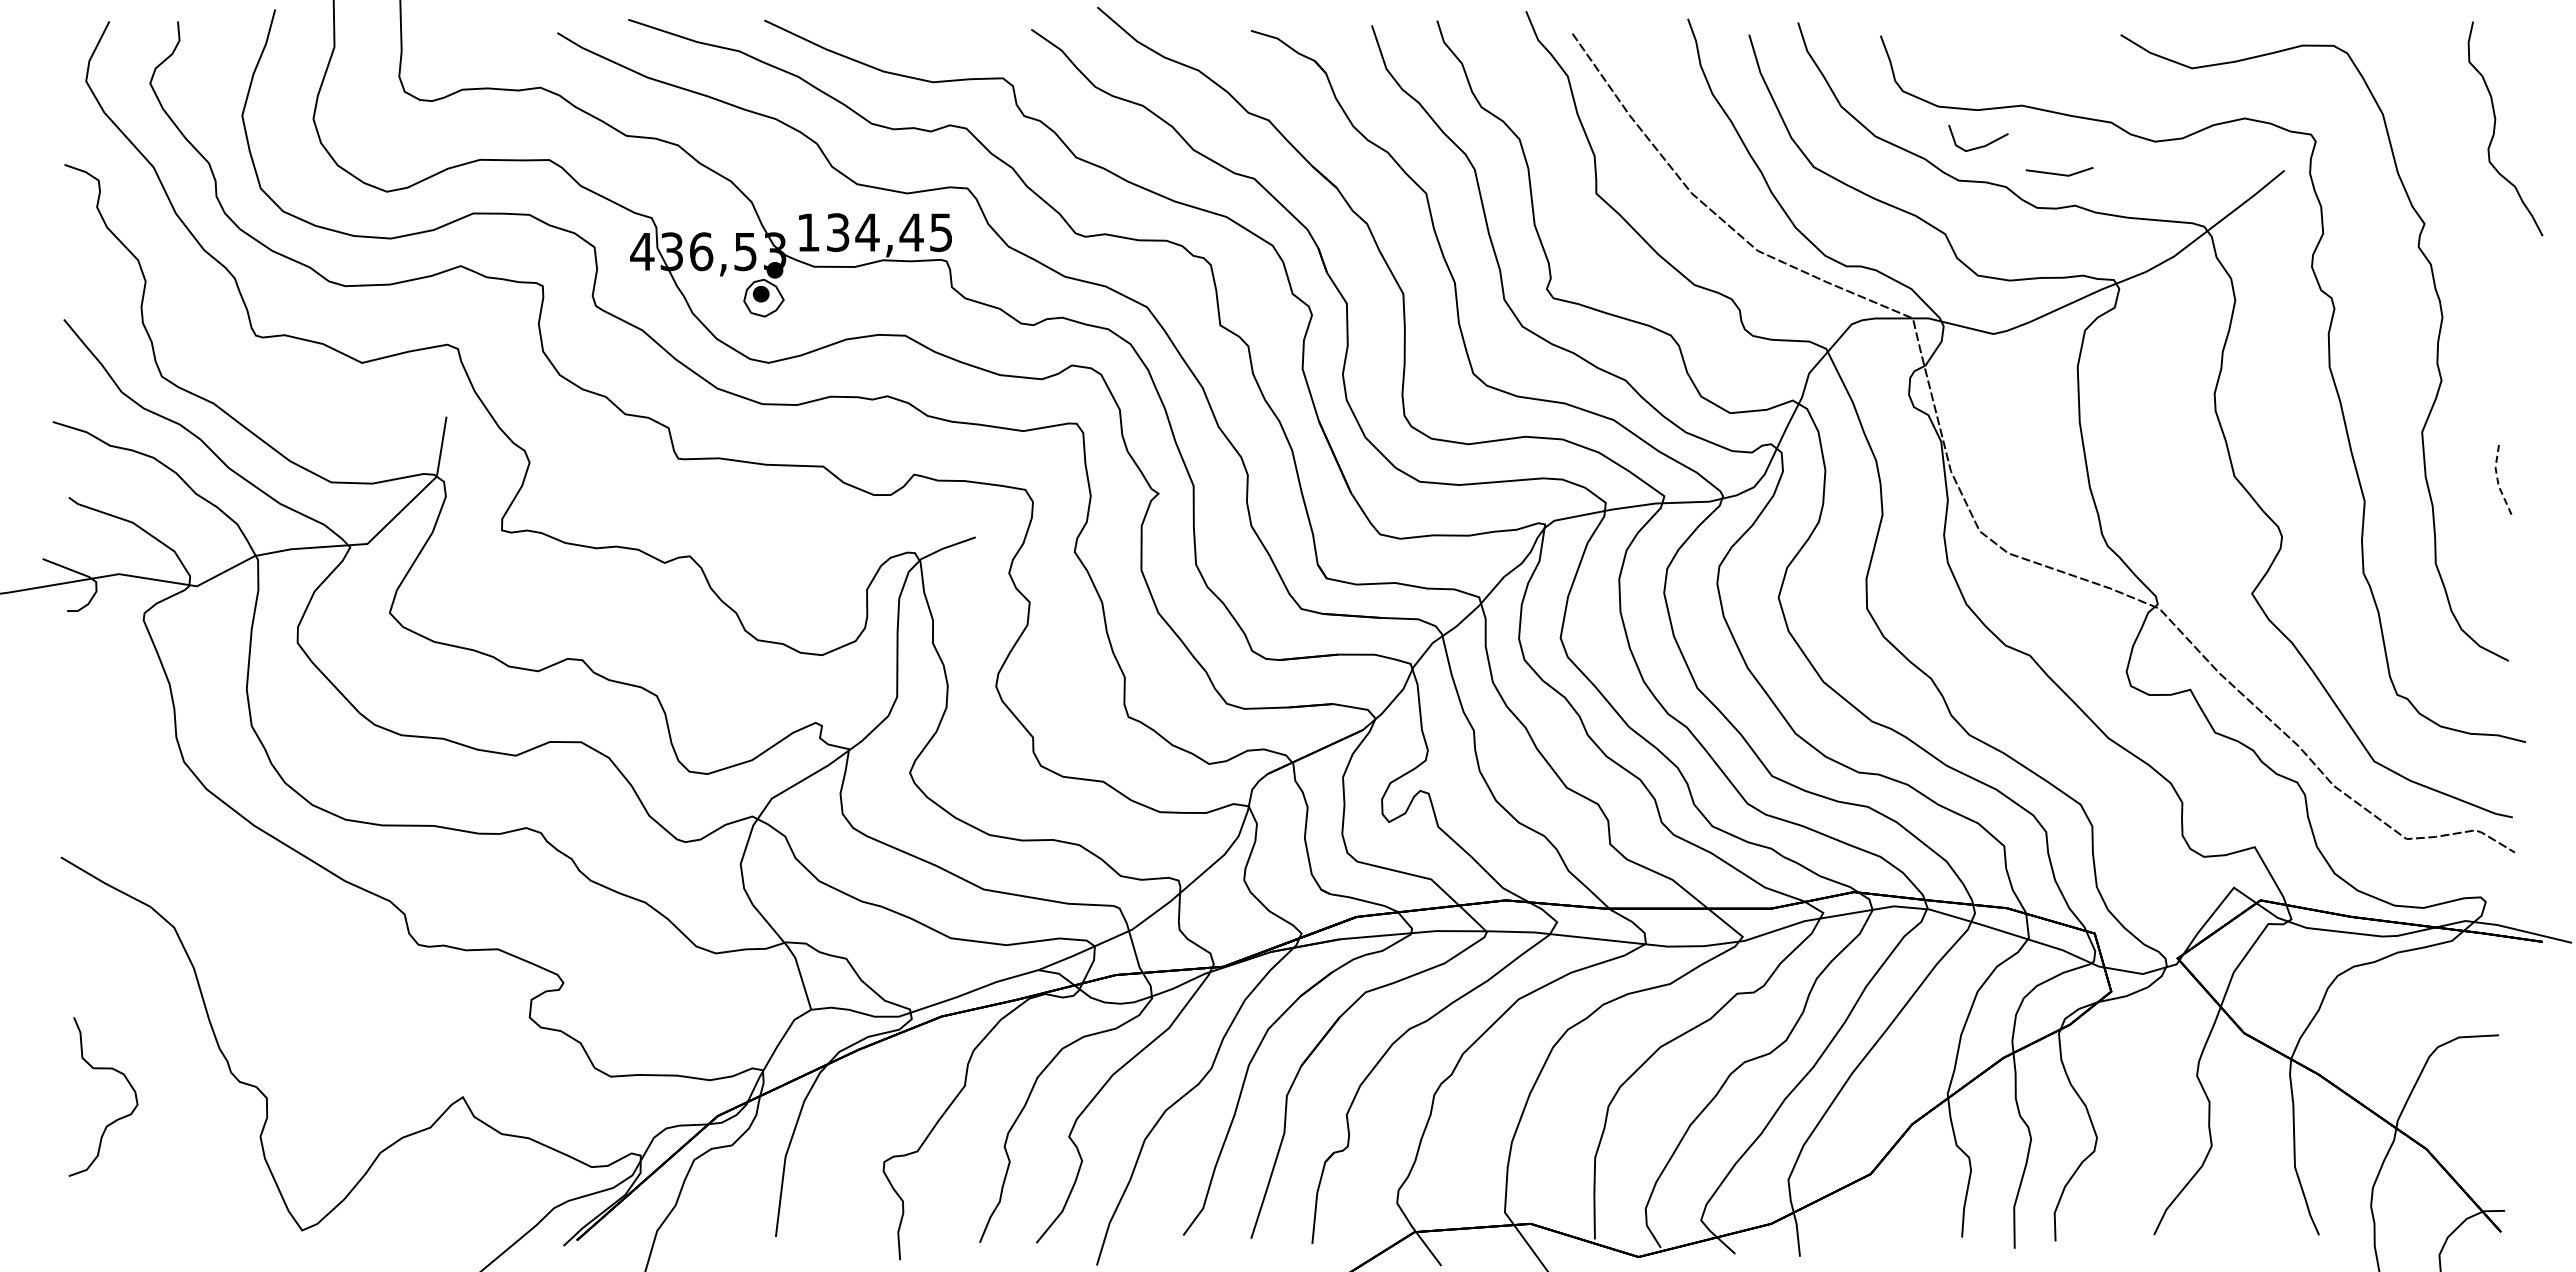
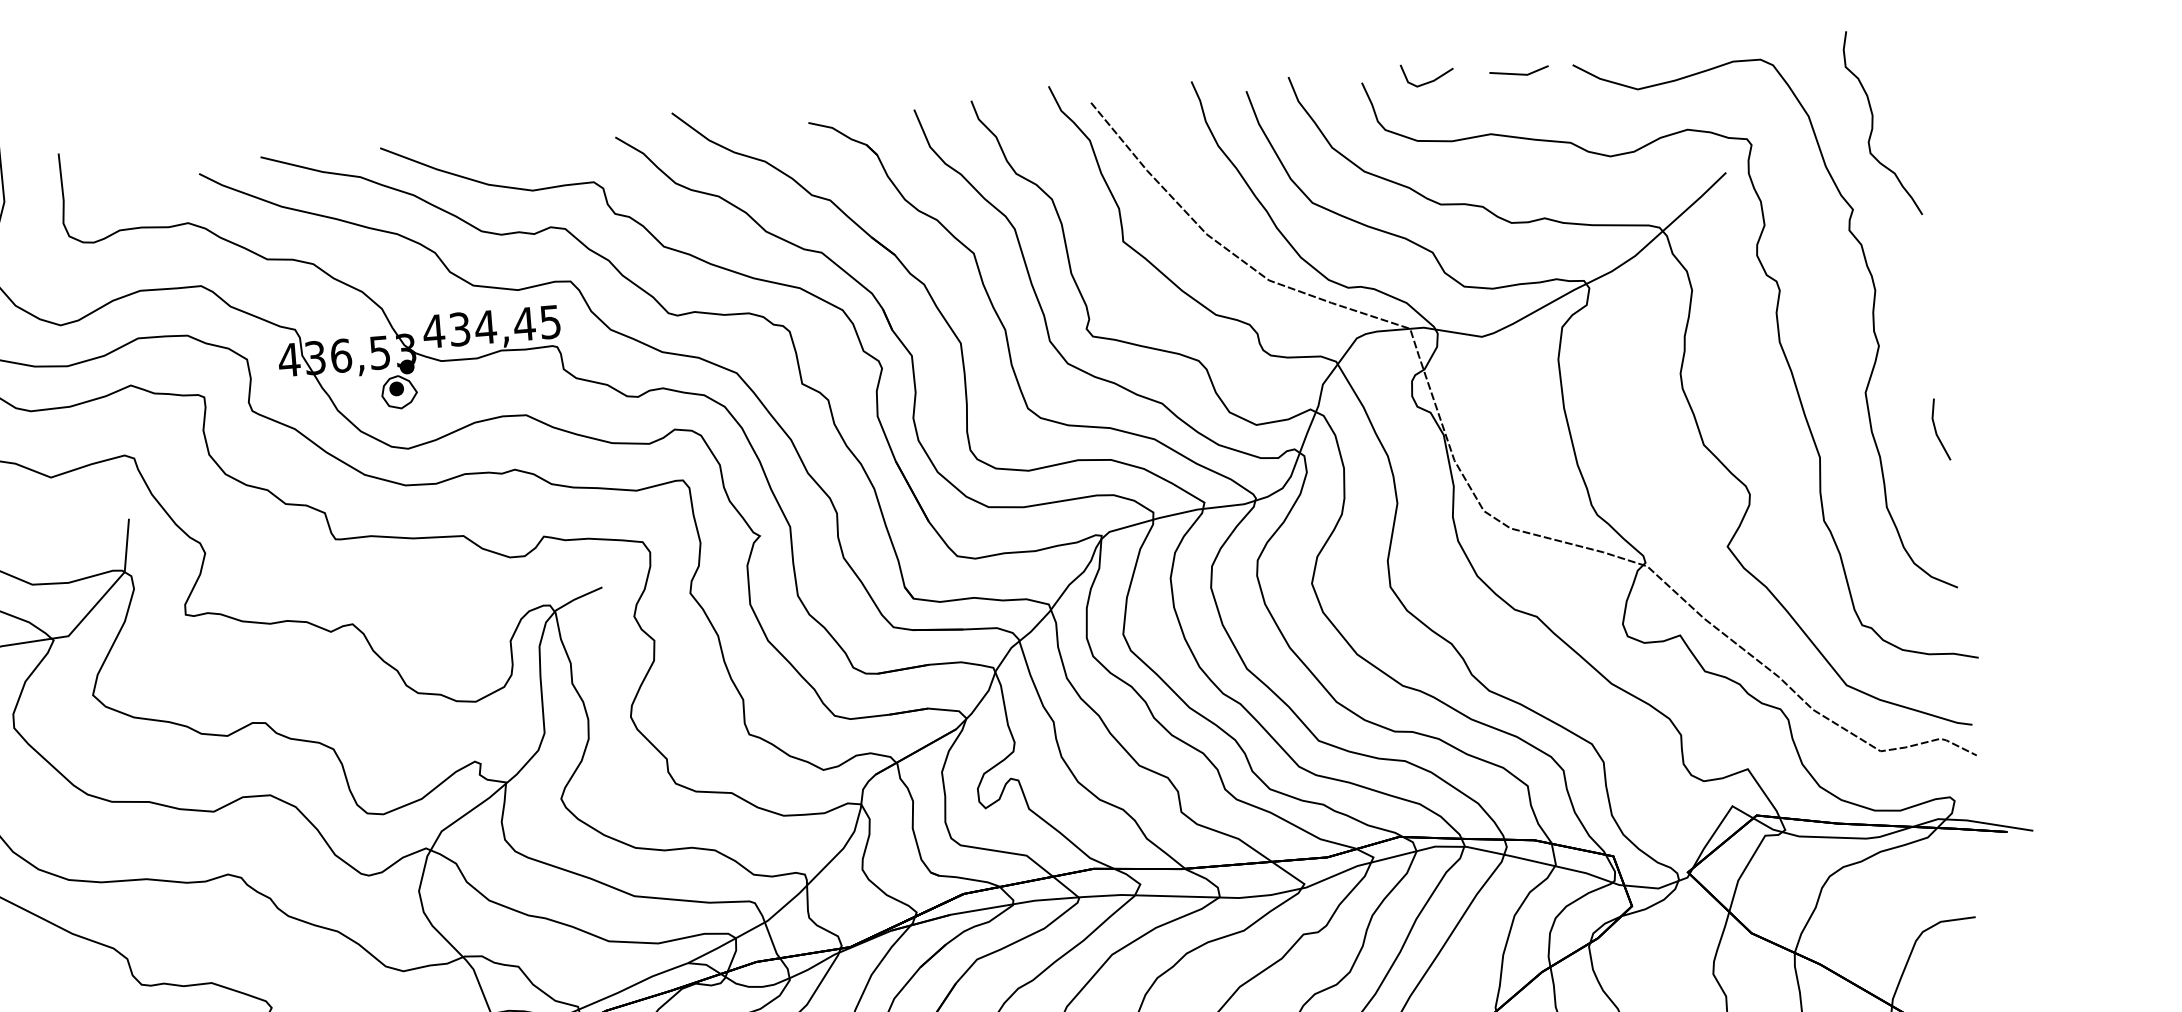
curve: (2495, 128) -> (1873, 123), moved
line: (1982, 145) -> (1431, 80), moved
line: (2059, 173) -> (1519, 73), moved
text: (808, 232) -> (433, 331), 134,45 -> 434,45
line: (2498, 482) -> (1936, 431), dashed -> solid

